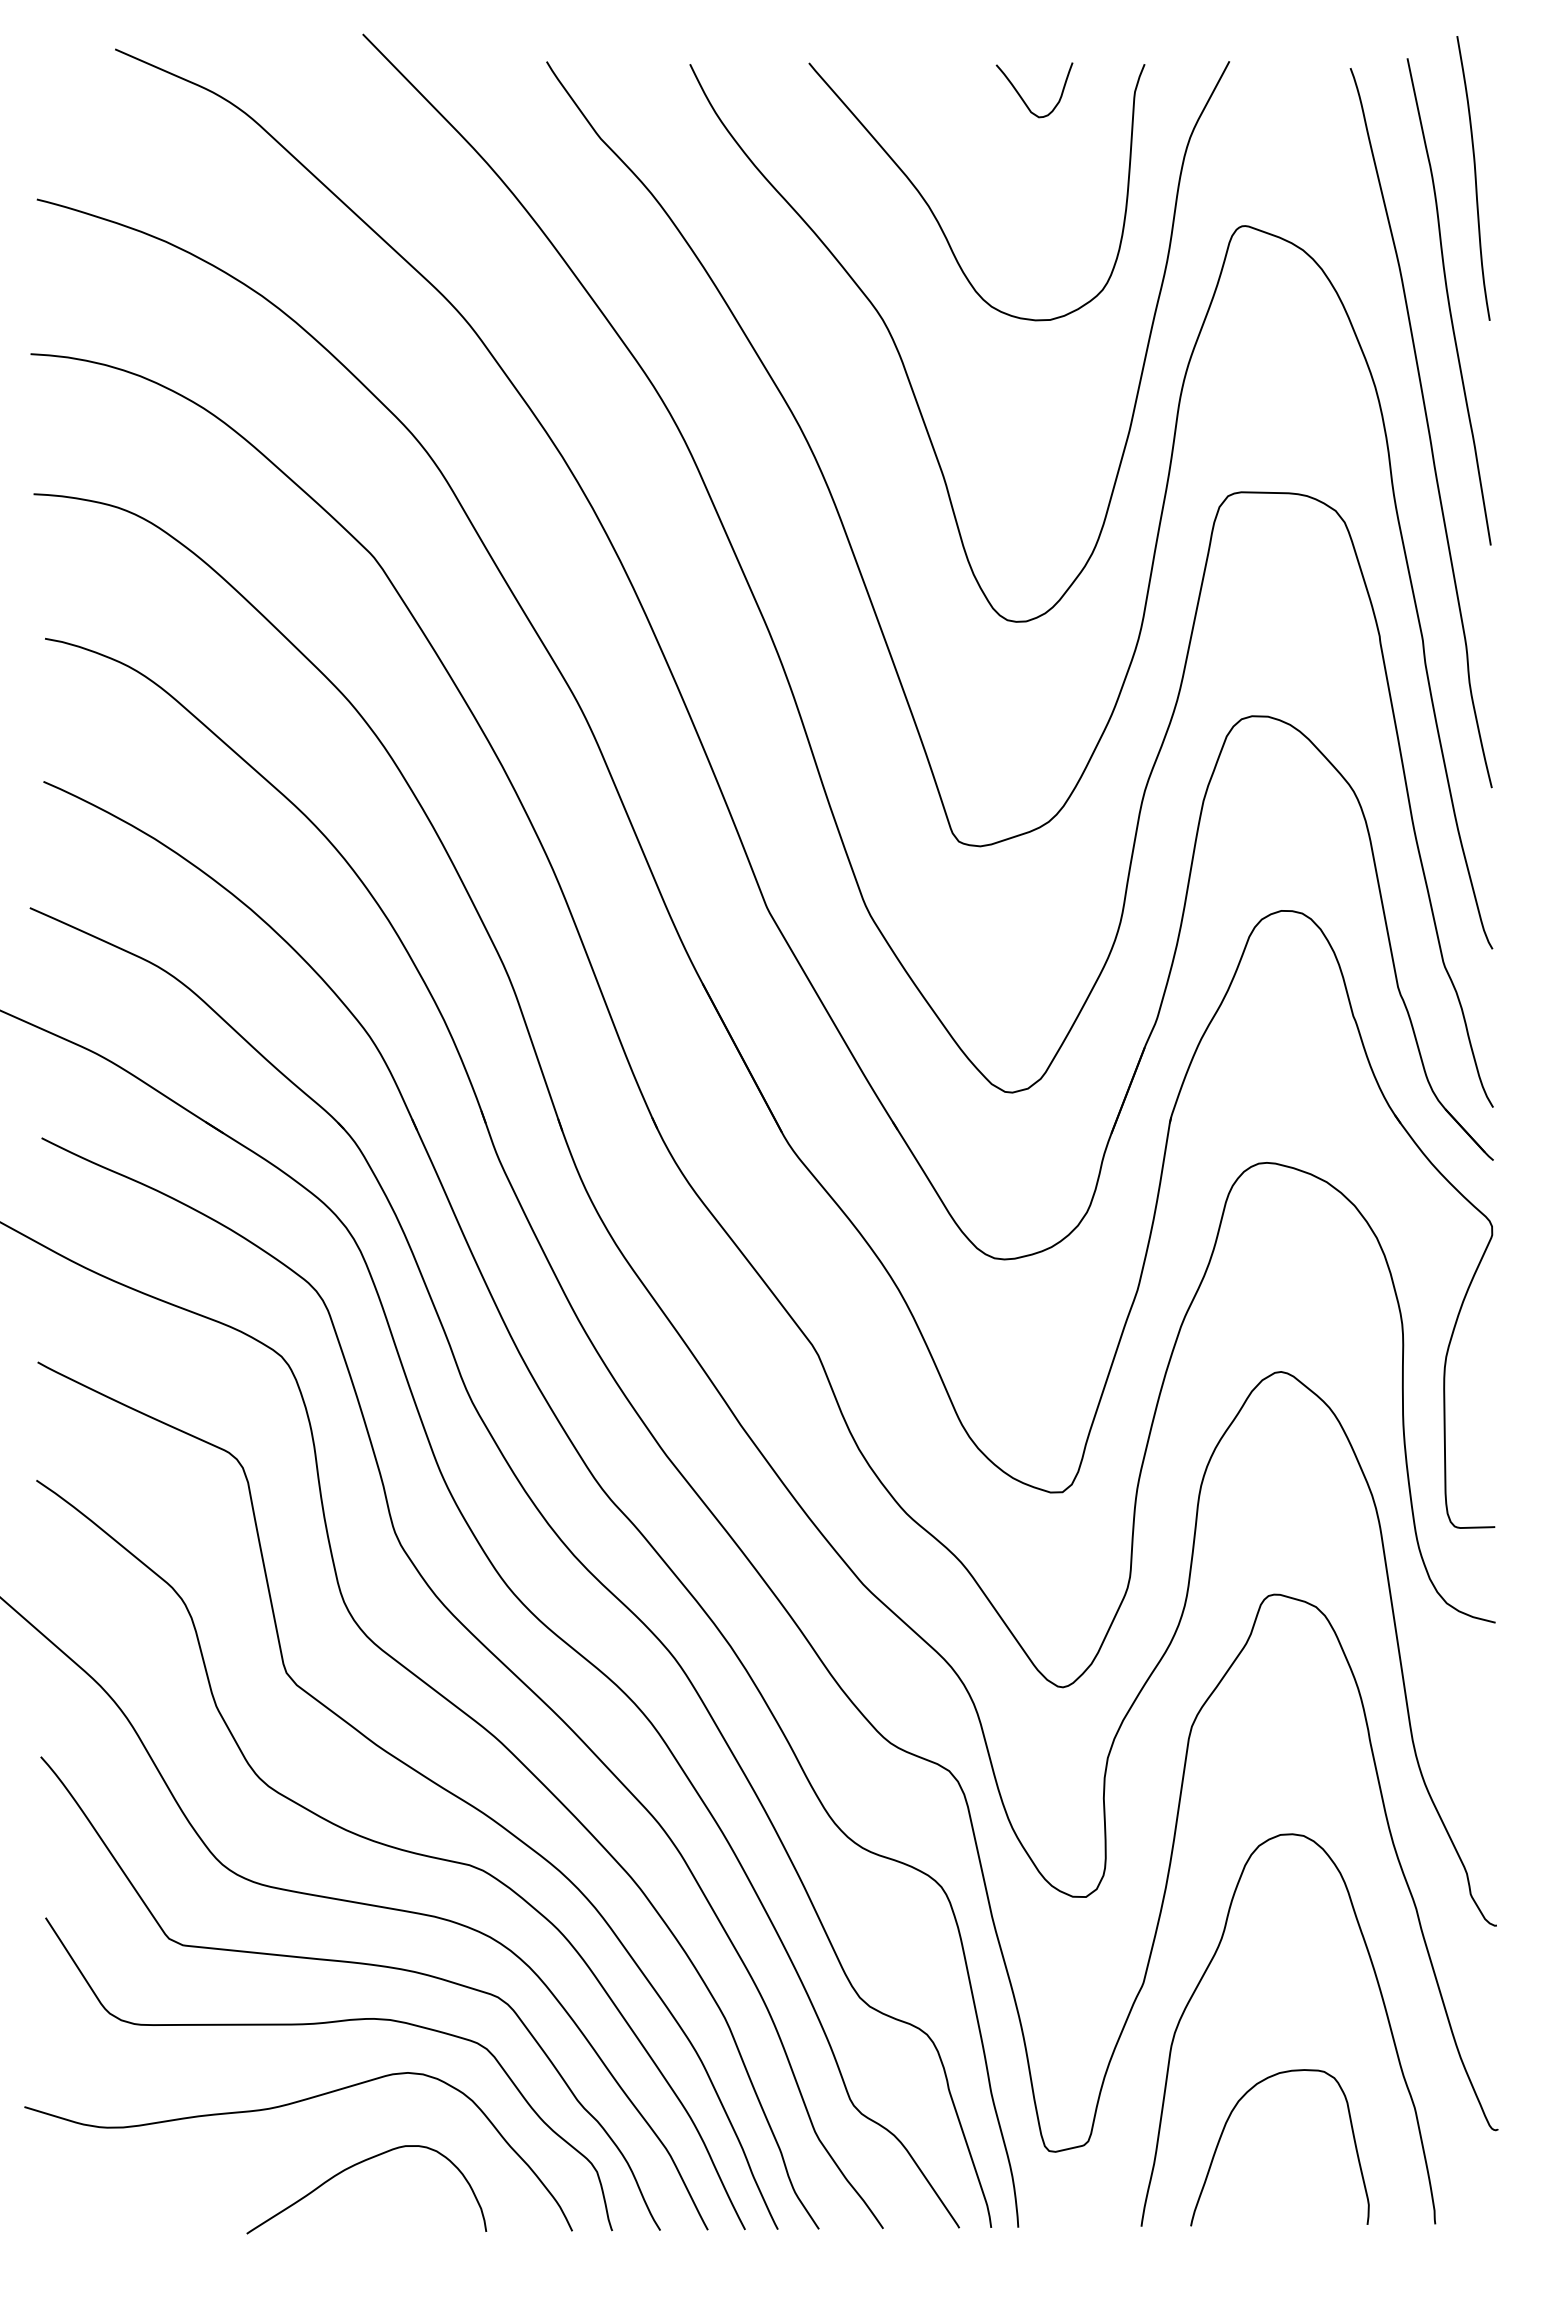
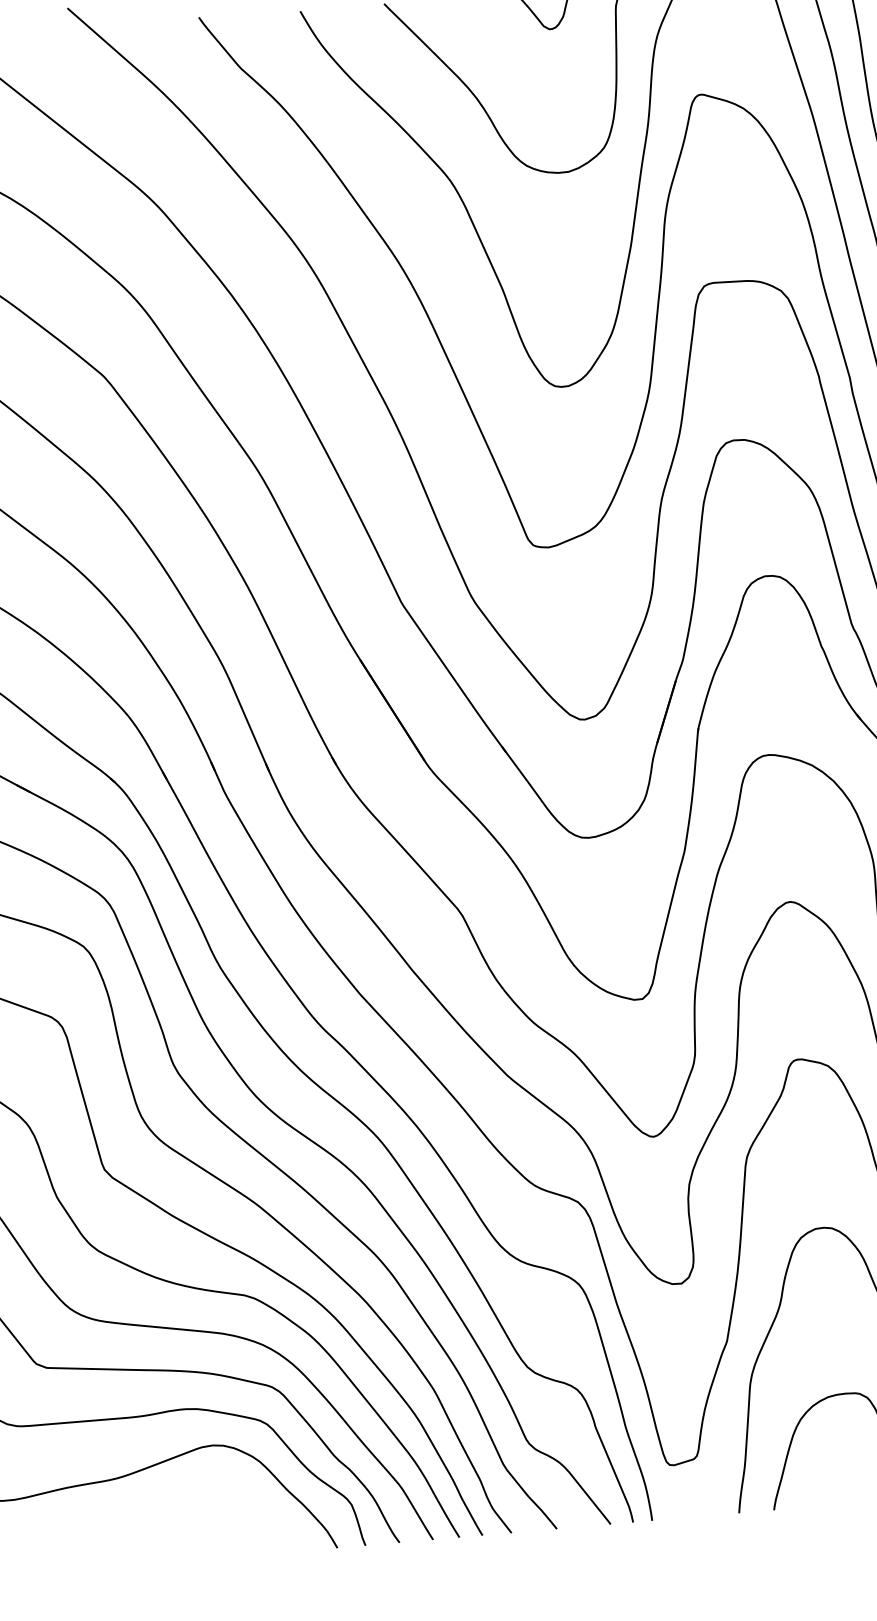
curve: (354, 2166) -> (180, 1514), removed

